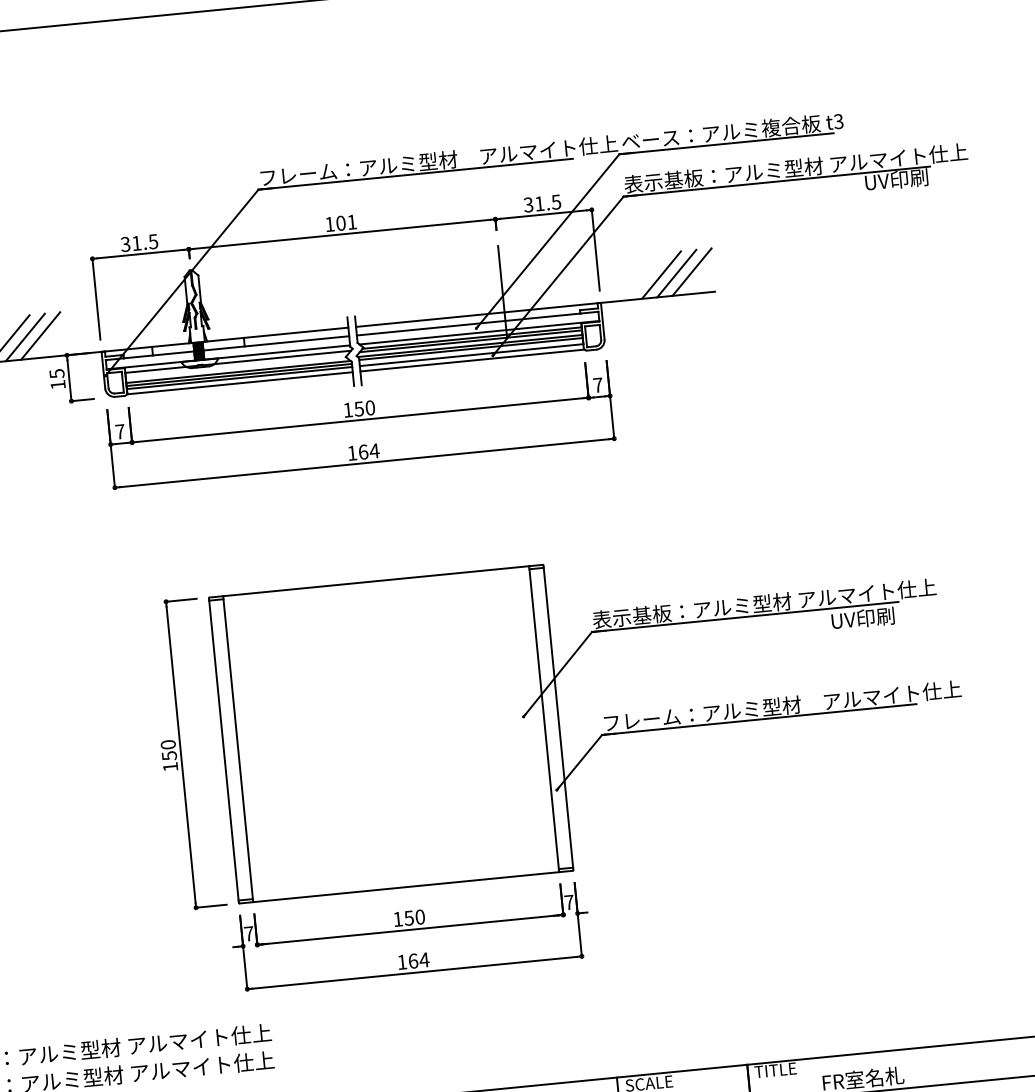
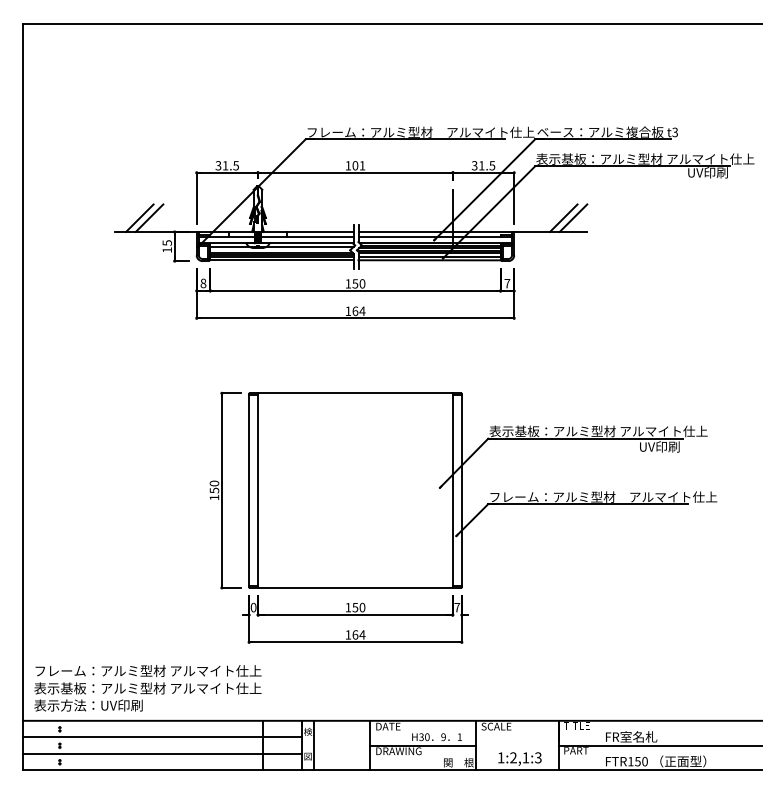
line: (660, 274) -> (553, 217), removed
line: (40, 334) -> (159, 217), removed
text: (120, 431) -> (203, 283), 7 -> 8
text: (248, 933) -> (253, 607), 7 -> 0

